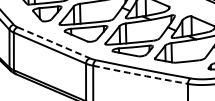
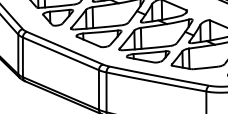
line: (54, 43) -> (65, 48), dashed -> solid
arc: (140, 75) -> (156, 82), dashed -> solid

